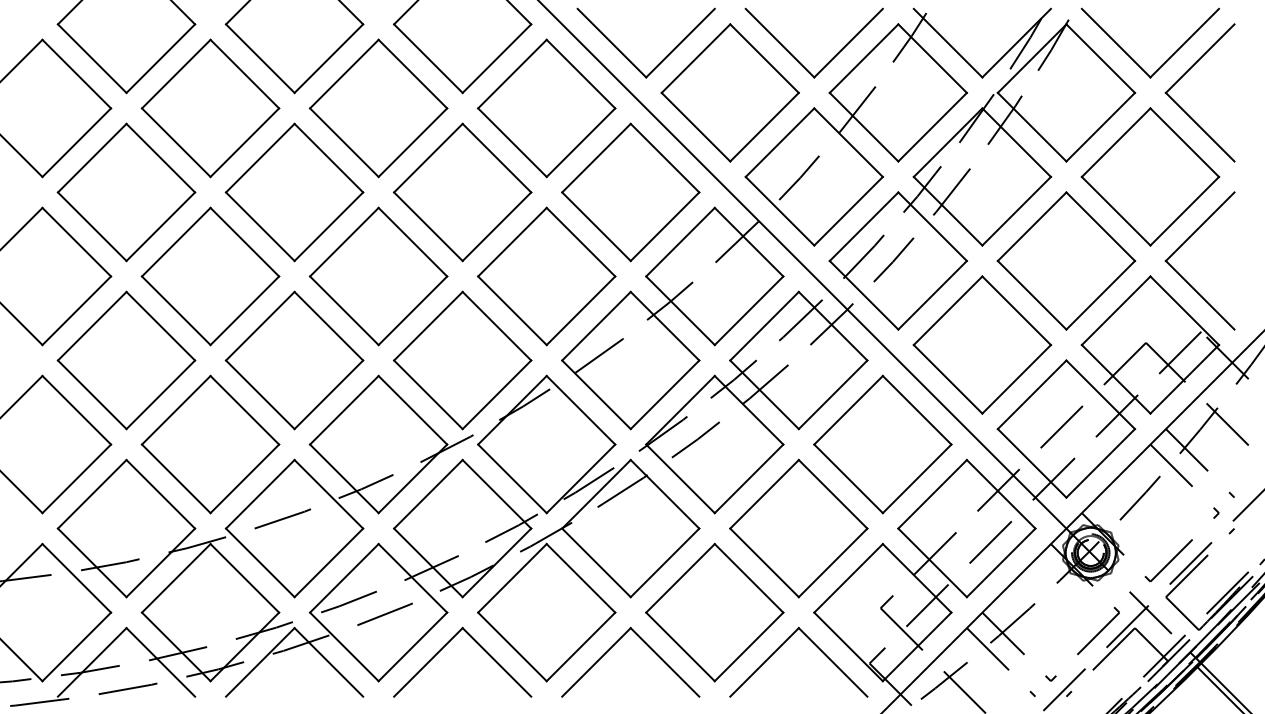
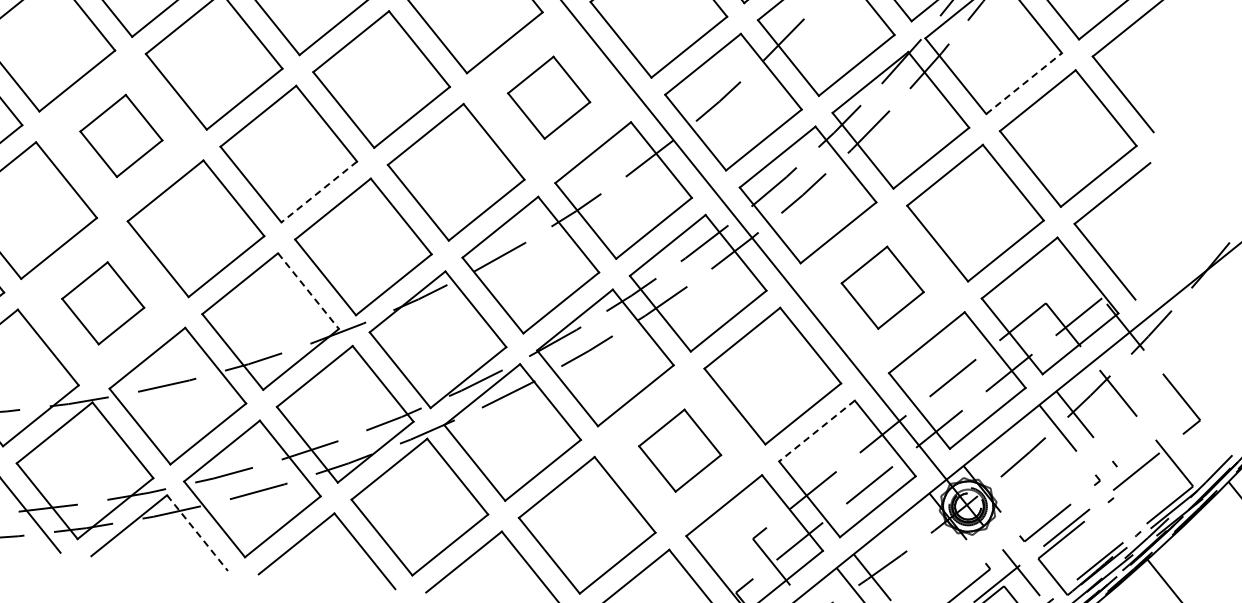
line: (1101, 126) -> (1024, 83), solid -> dashed
part: (630, 192) -> (548, 97), size x0.6
part: (210, 276) -> (121, 135), size x0.6
line: (412, 311) -> (318, 192), solid -> dashed
part: (982, 344) -> (882, 287), size x0.6
line: (413, 410) -> (309, 291), solid -> dashed
part: (210, 444) -> (103, 303), size x0.6
line: (932, 494) -> (816, 431), solid -> dashed
part: (798, 528) -> (679, 450), size x0.6
line: (329, 662) -> (198, 533), solid -> dashed

